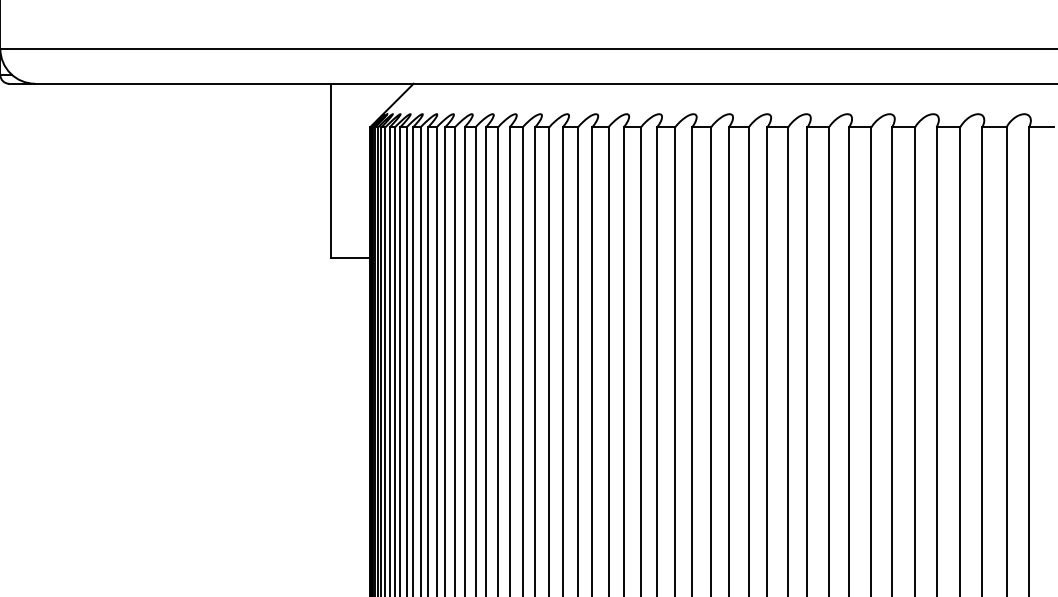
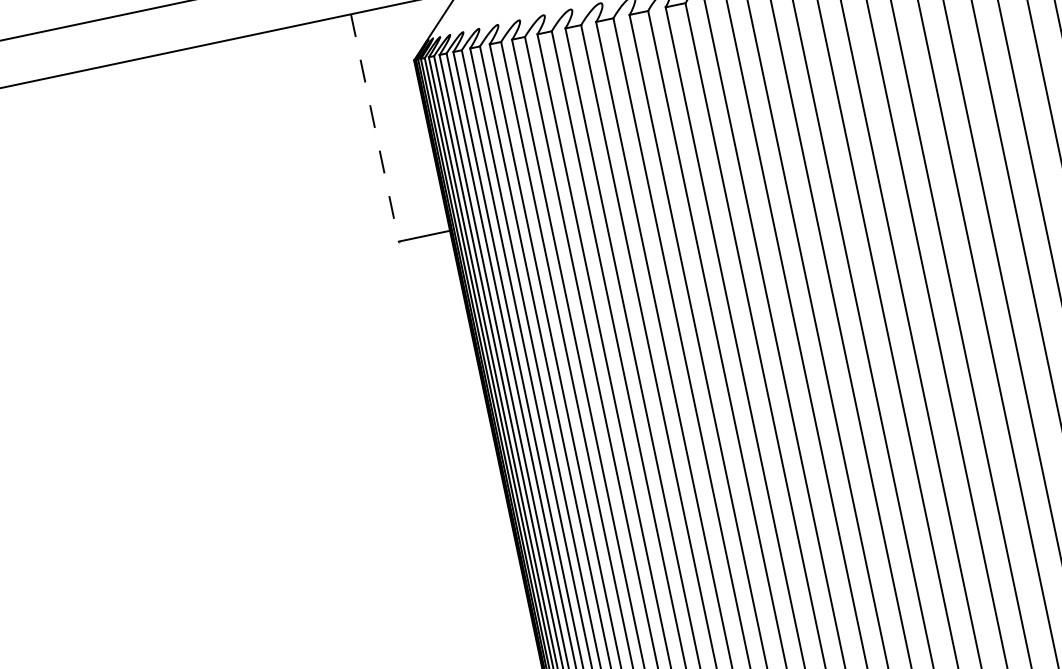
line: (331, 171) -> (375, 128), solid -> dashed

